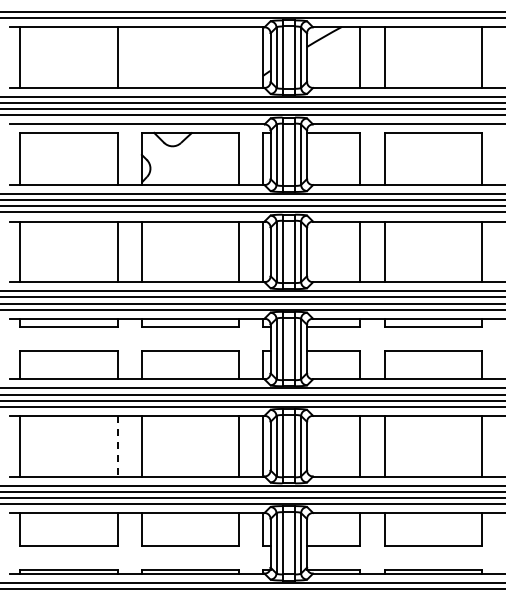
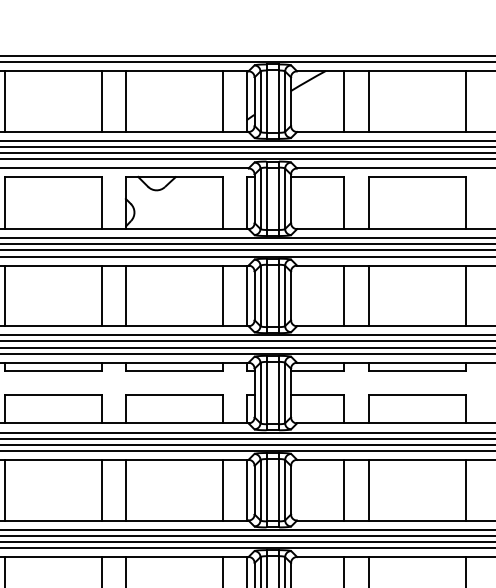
line: (141, 57) -> (125, 101), added
line: (239, 57) -> (223, 101), added
line: (117, 446) -> (101, 490), dashed -> solid

